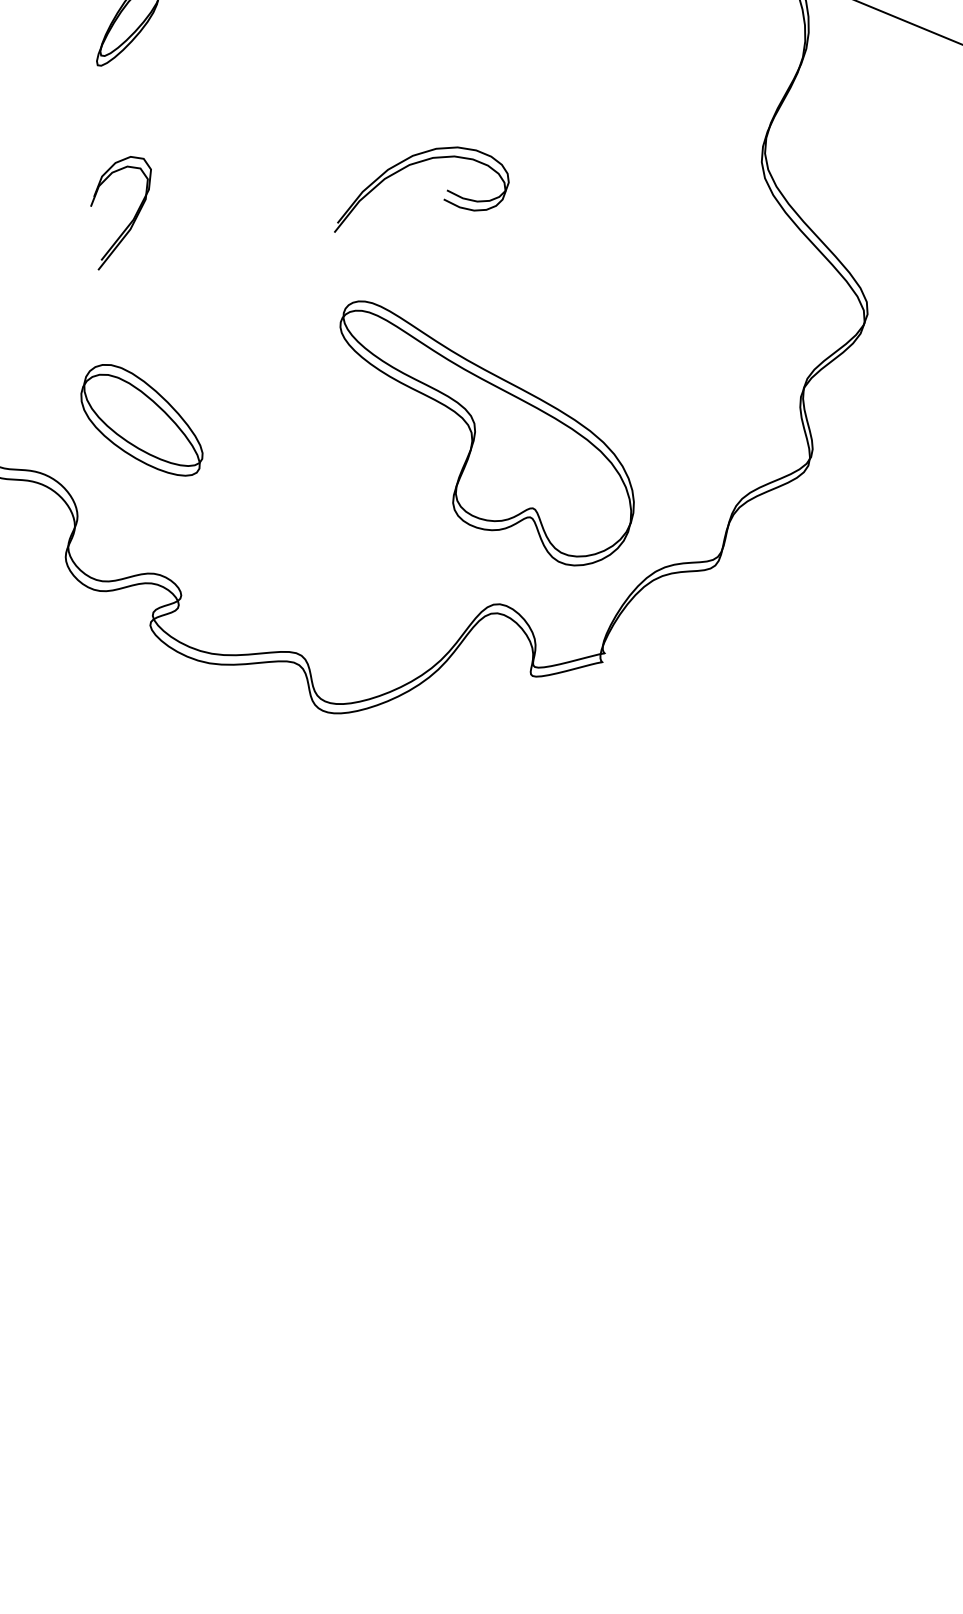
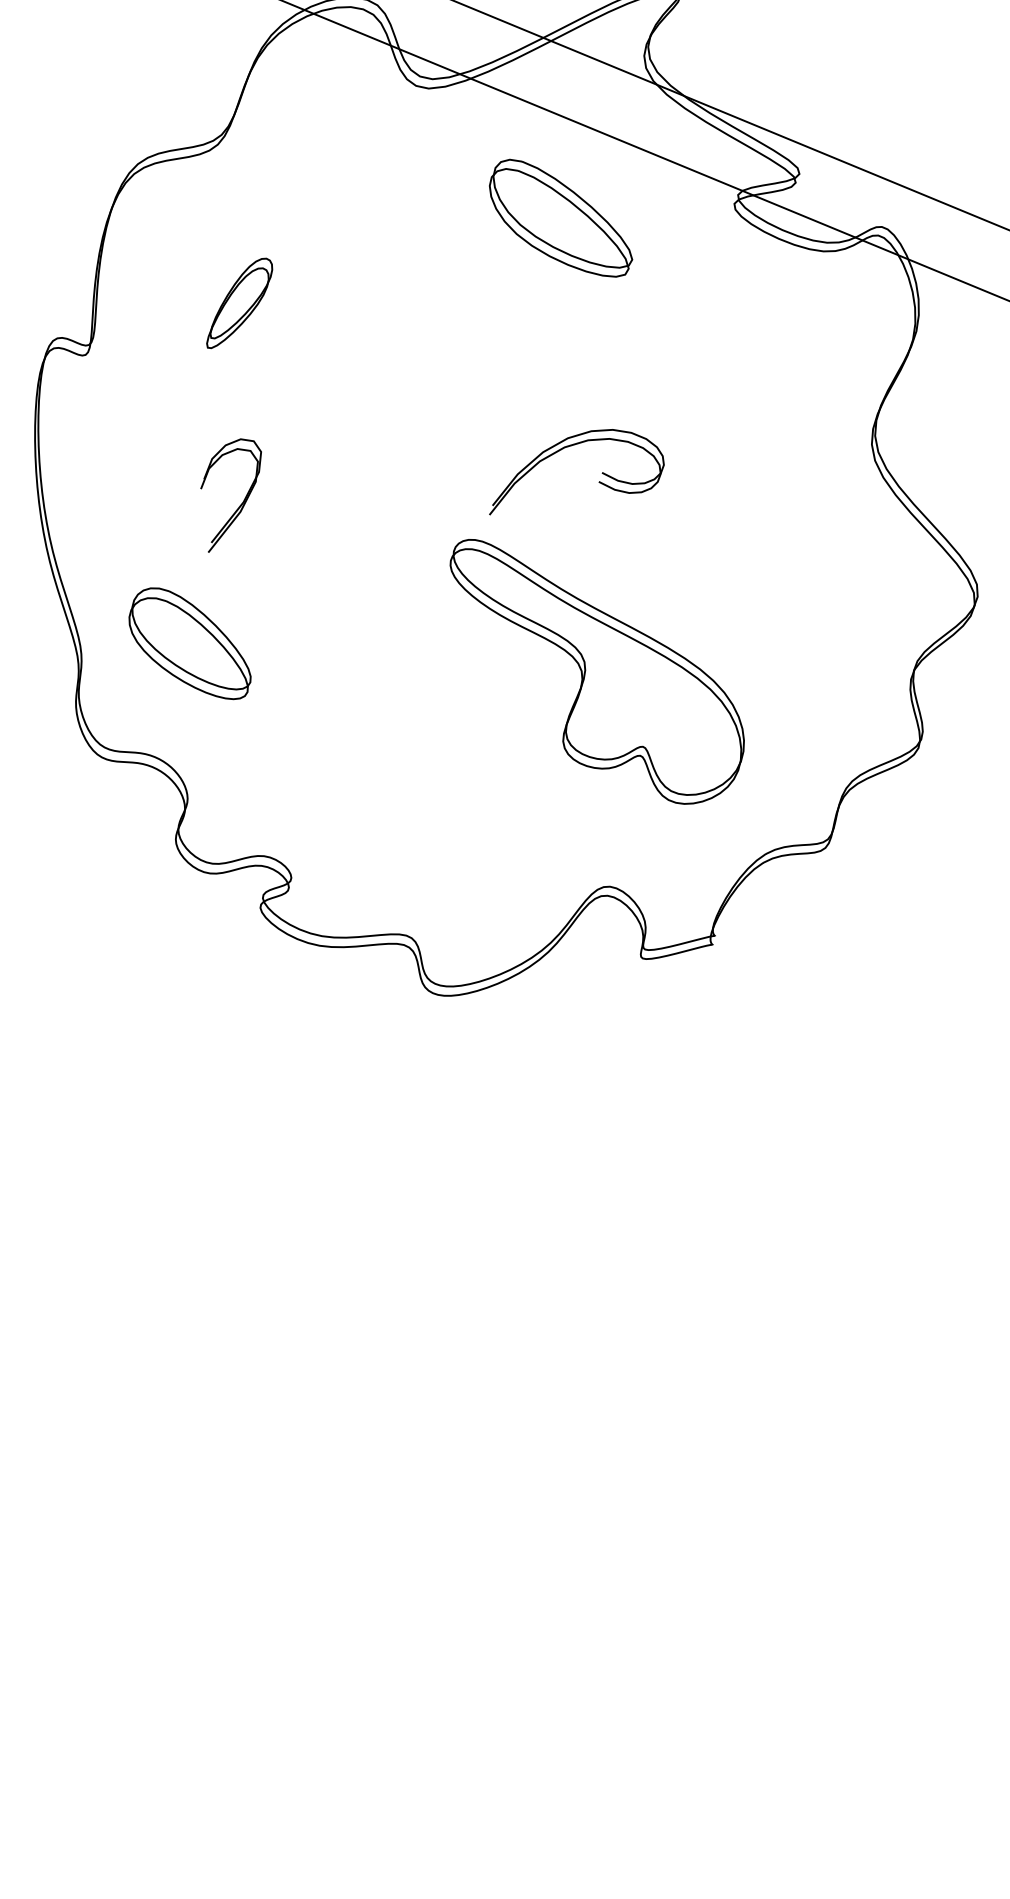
part: (443, 200) -> (598, 482), moved
part: (141, 420) -> (189, 643), moved
part: (486, 433) -> (596, 671), moved

